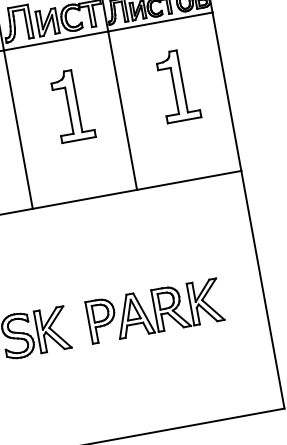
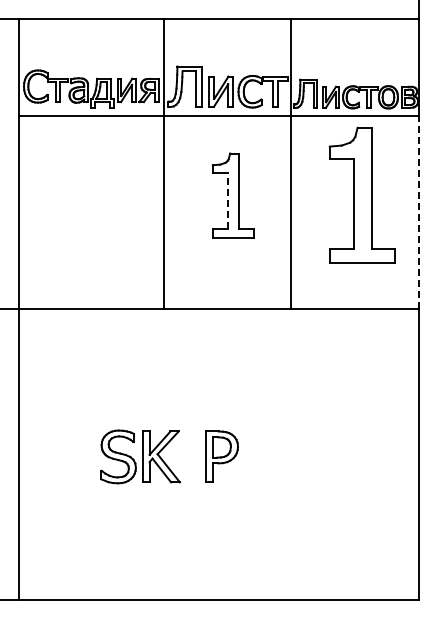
part: (178, 85) -> (362, 194), size x1.6
line: (226, 91) -> (418, 212), solid -> dashed
line: (69, 110) -> (228, 200), solid -> dashed
part: (168, 308) -> (303, 456), removed

